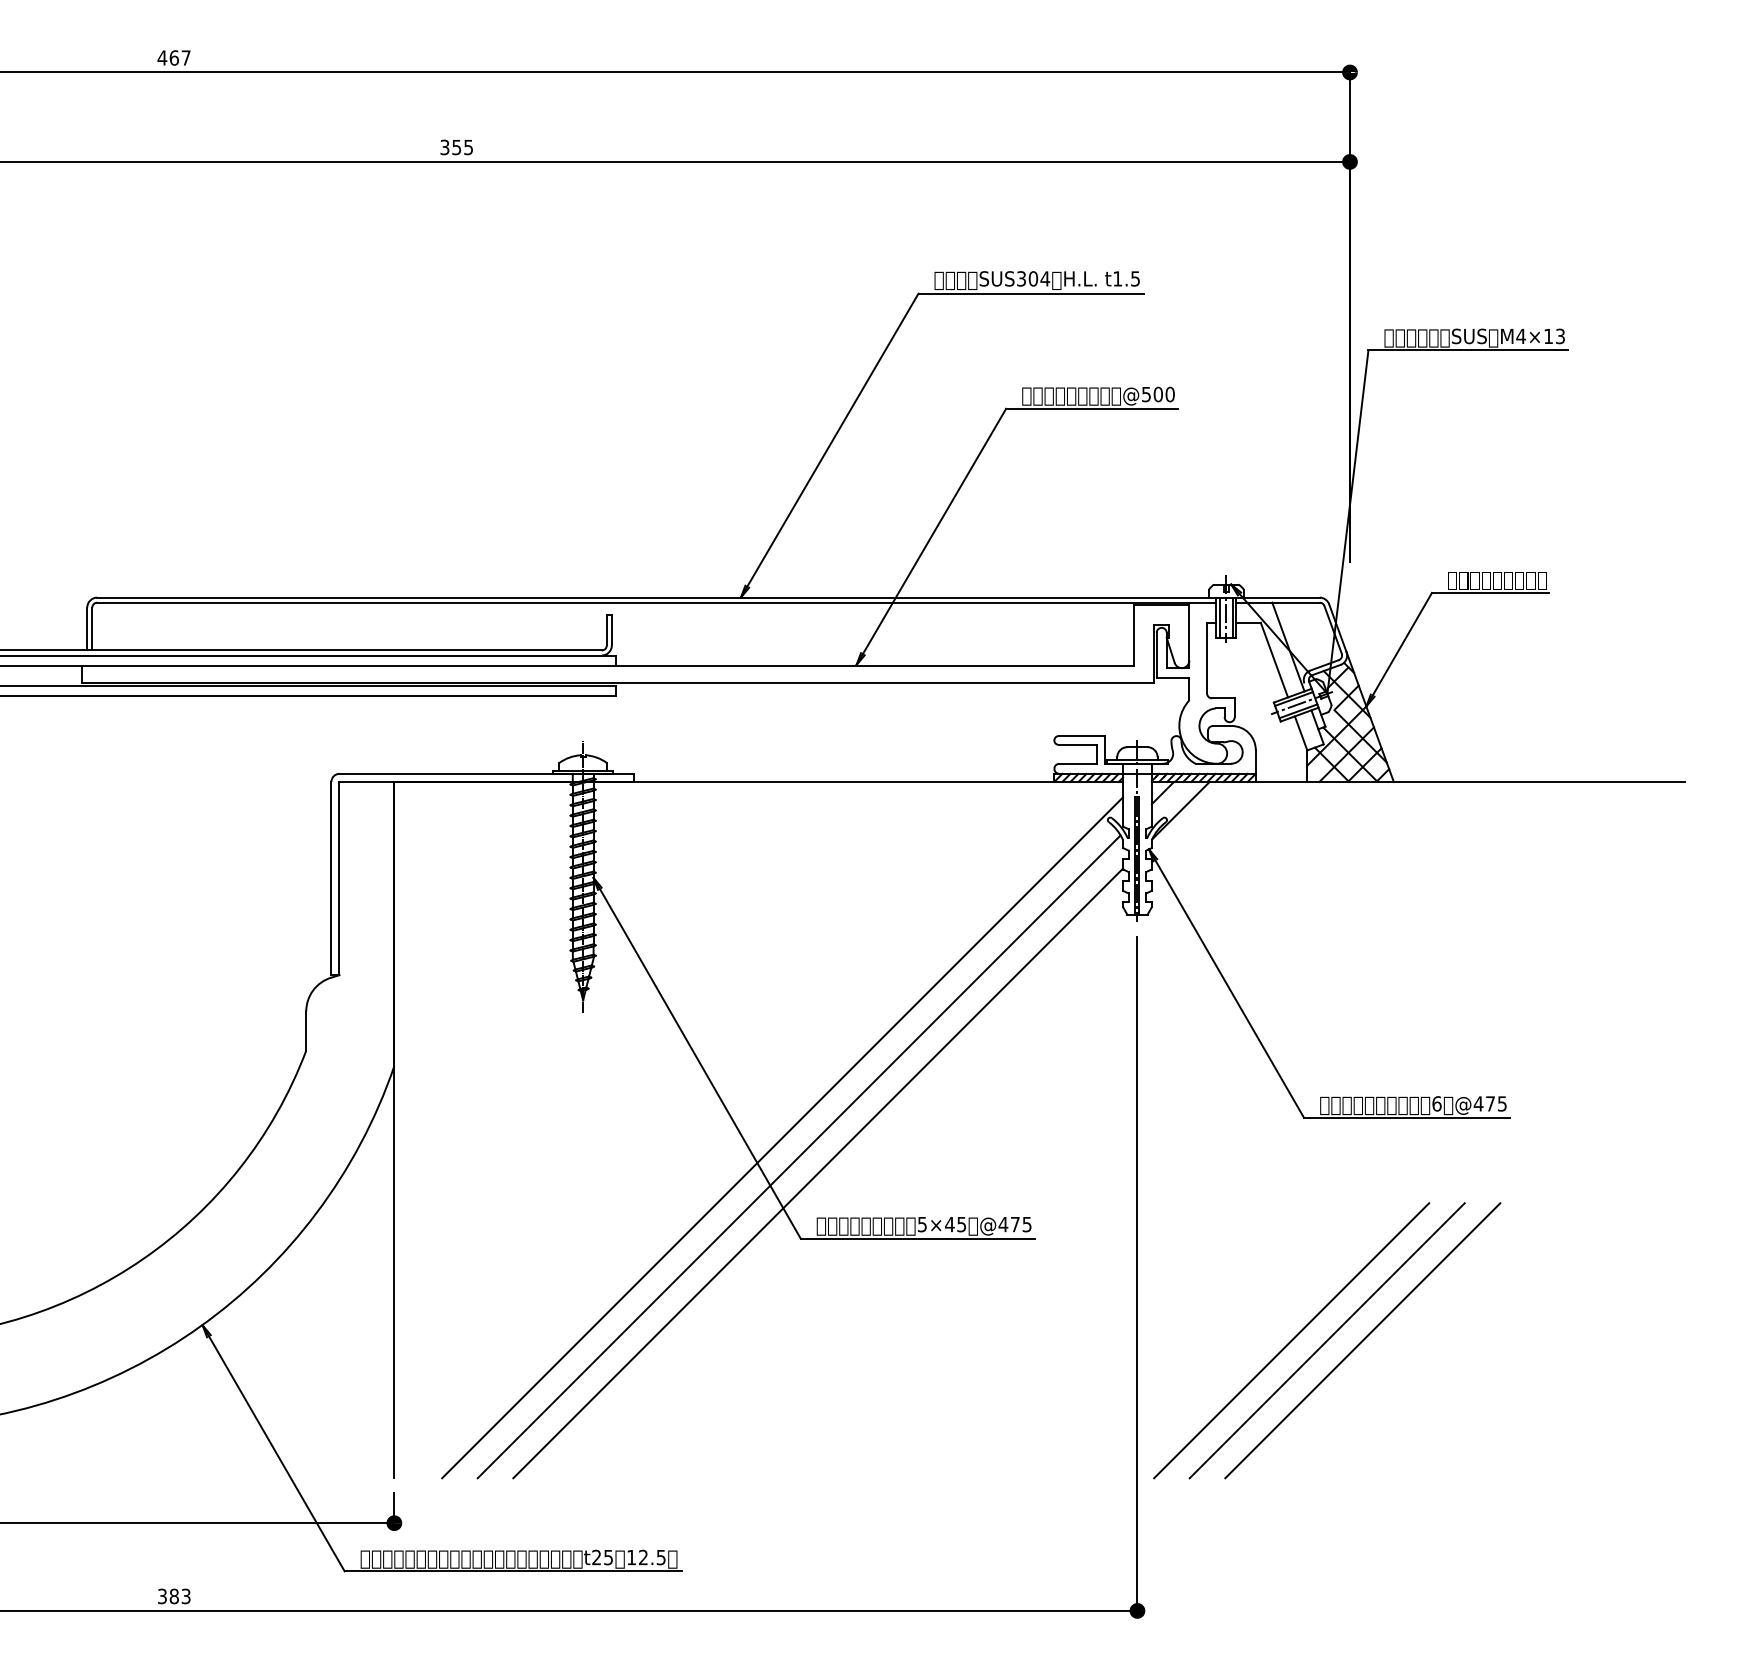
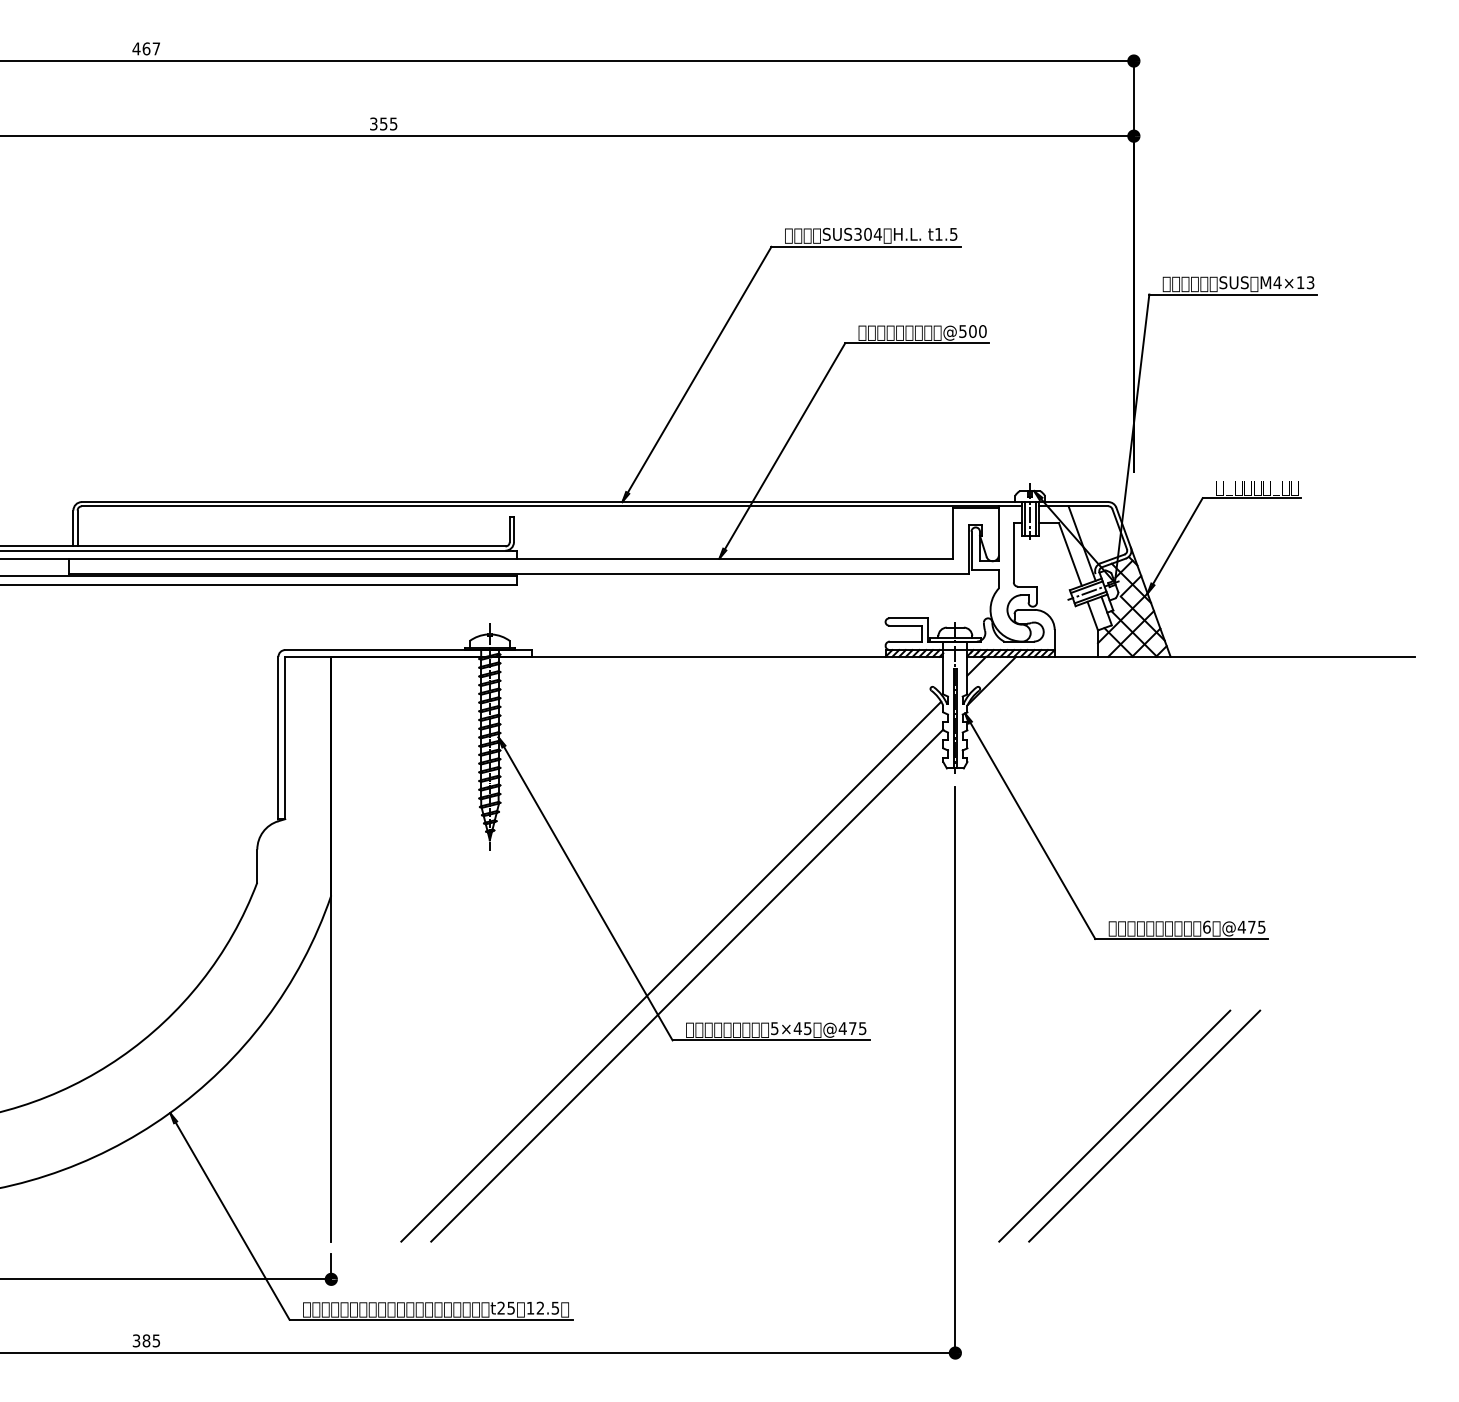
line: (782, 1137) -> (657, 955), removed
line: (1291, 1340) -> (1084, 1125), removed
text: (186, 1595) -> (156, 1340), 383 -> 385

